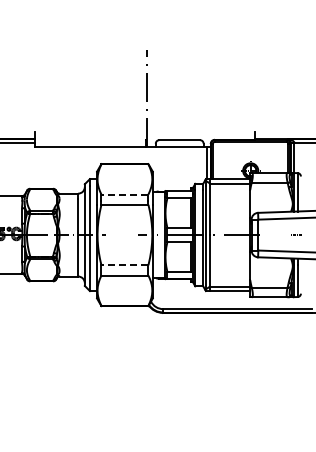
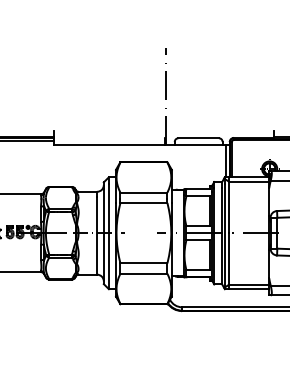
line: (124, 194) -> (143, 192), dashed -> solid
line: (124, 265) -> (143, 263), dashed -> solid

